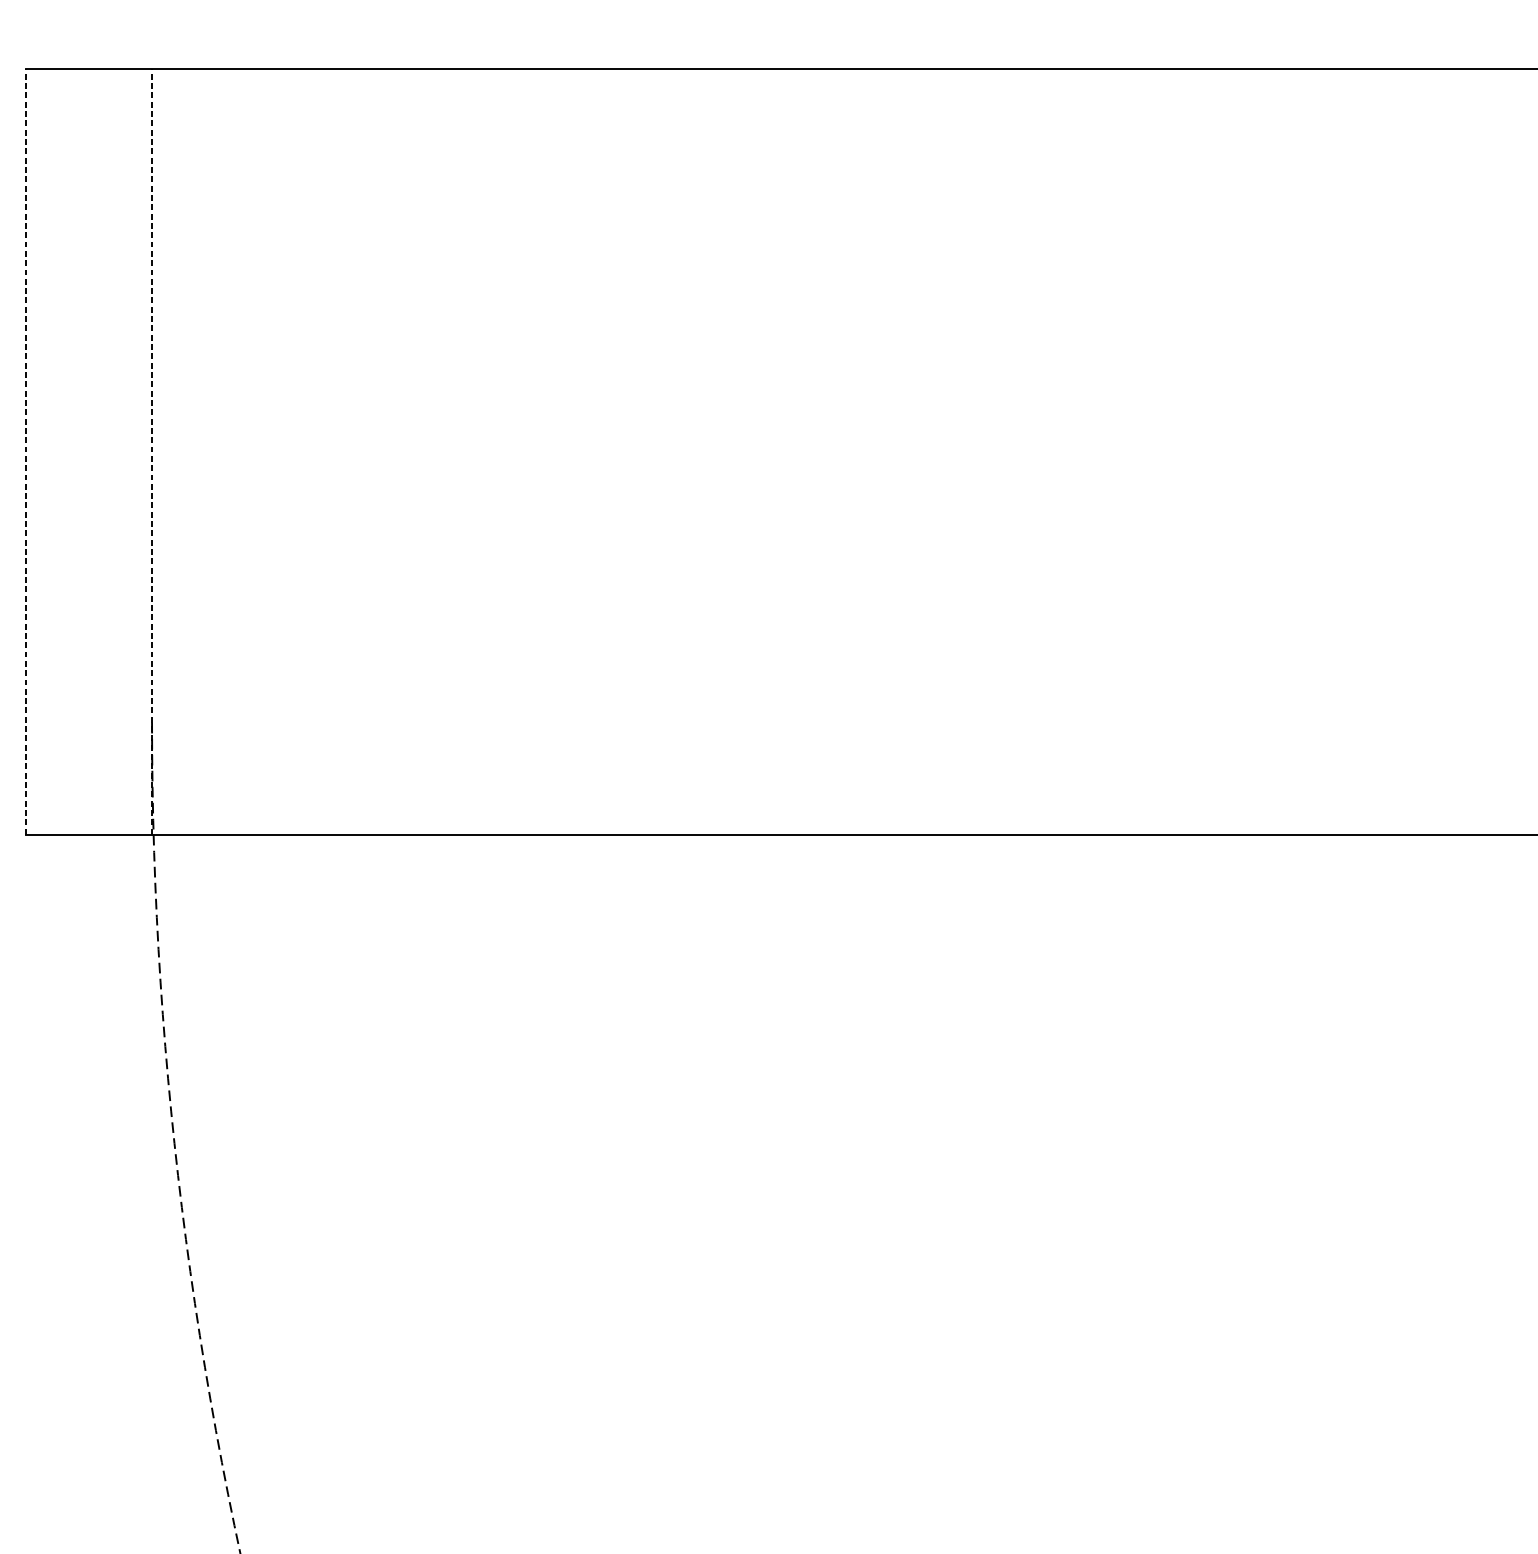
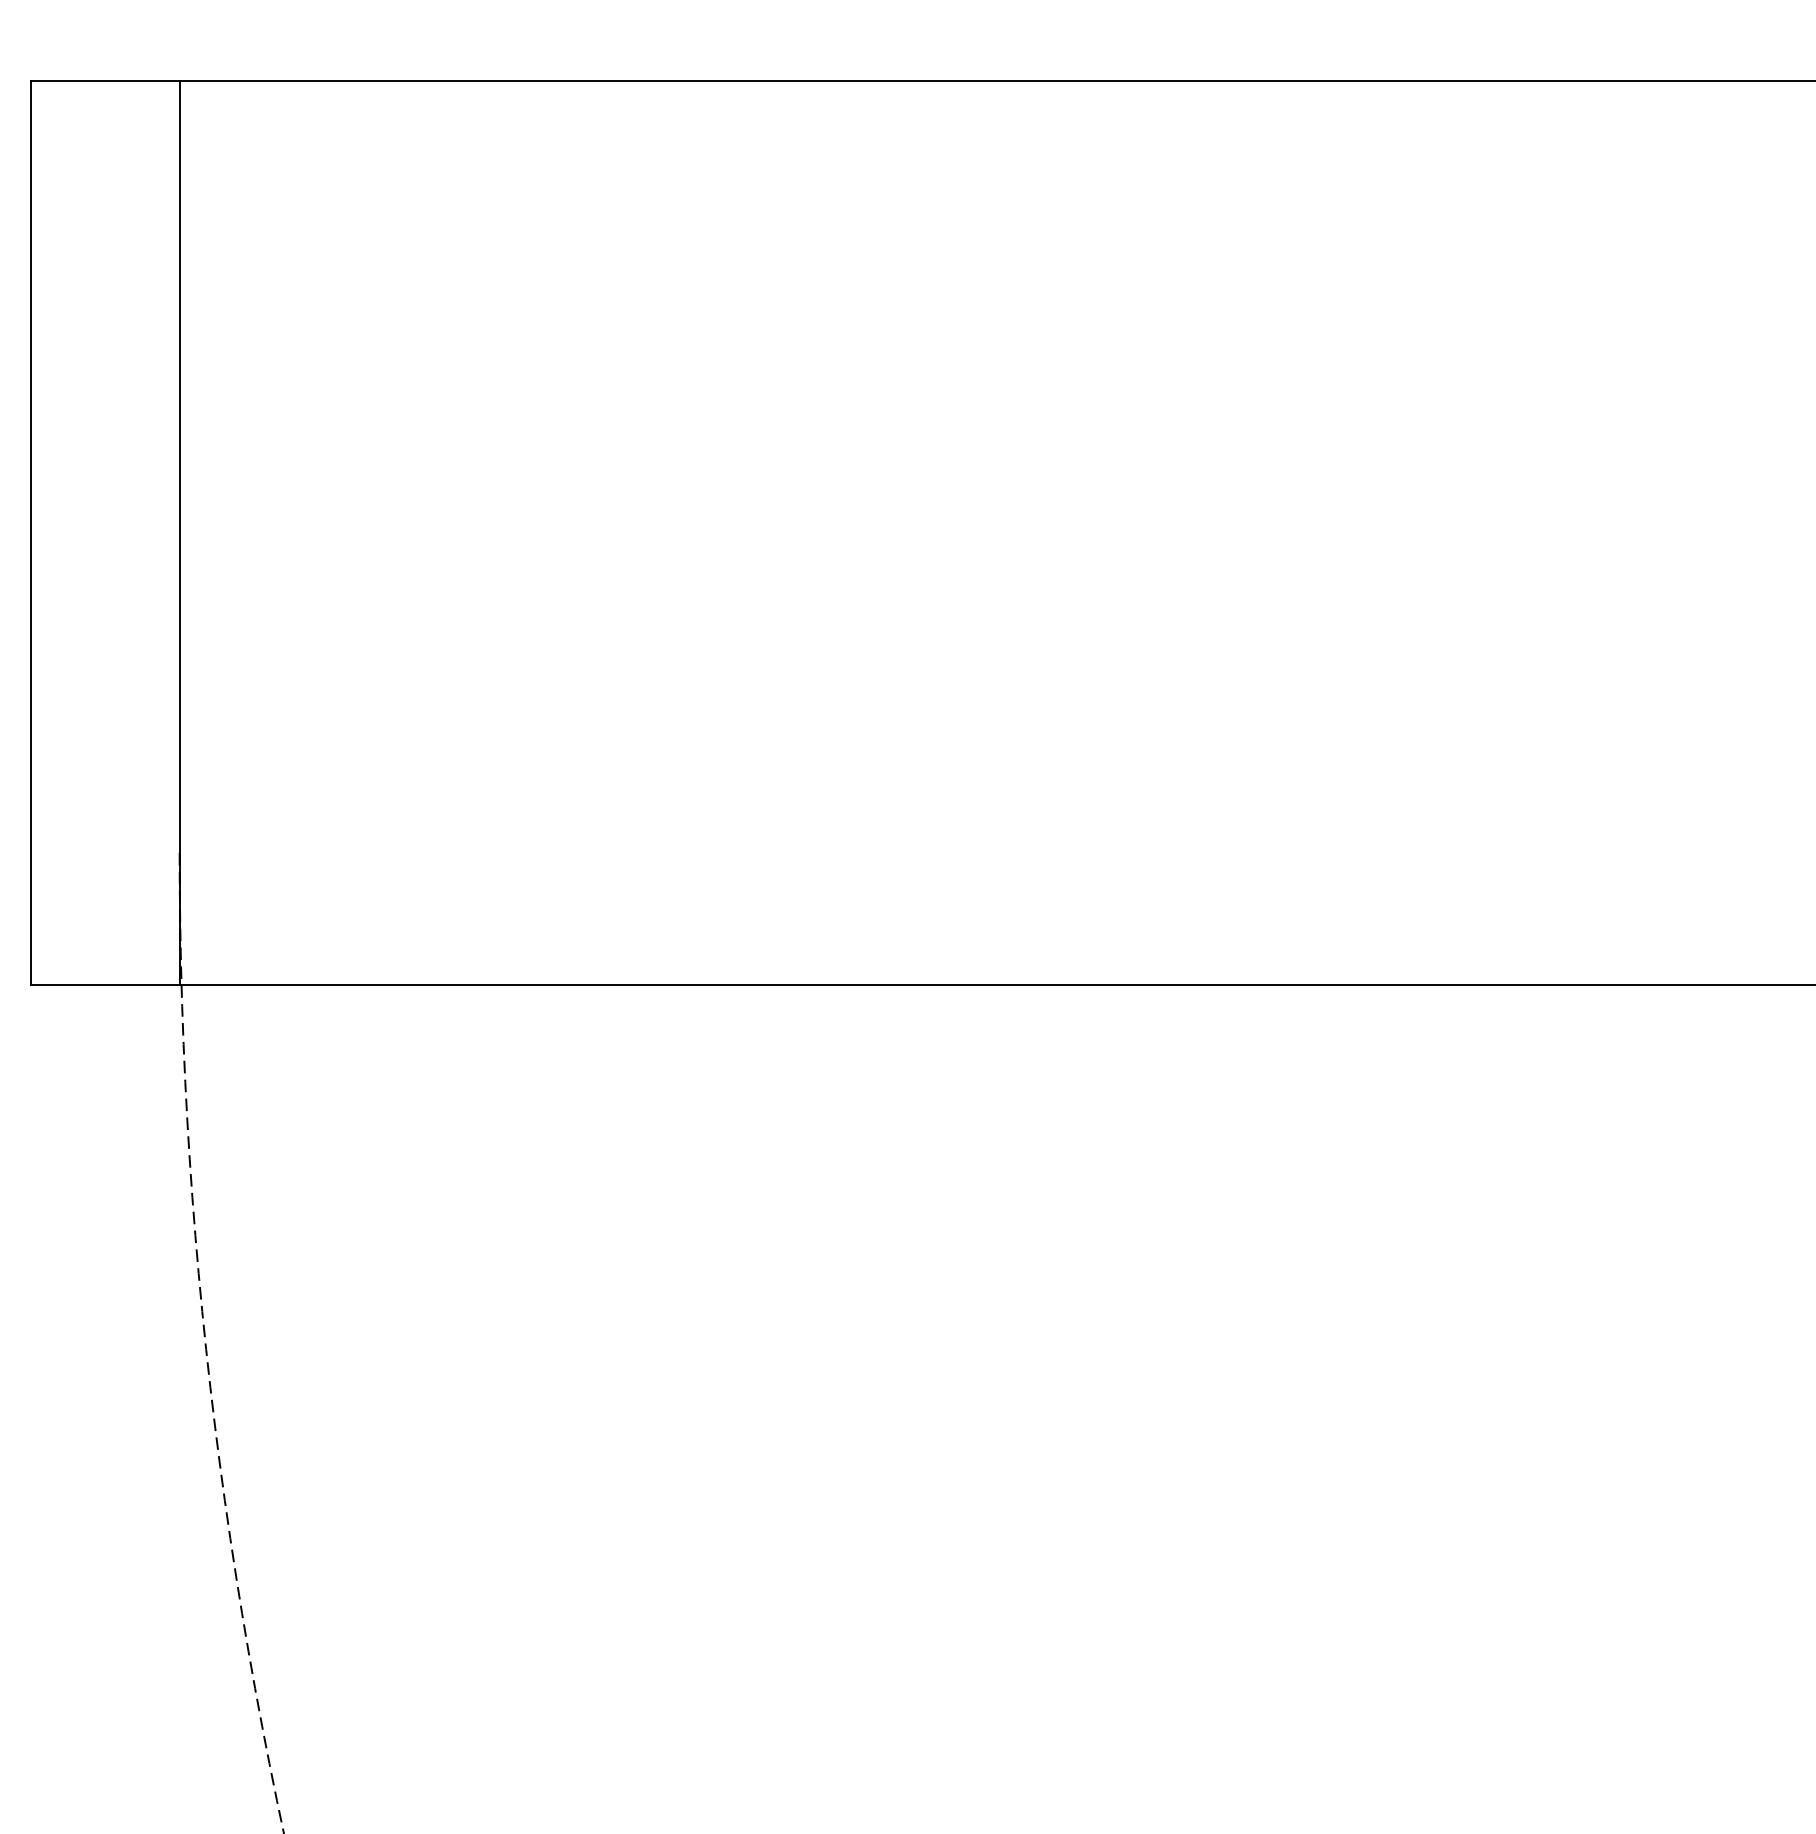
line: (25, 452) -> (30, 533), dashed -> solid
line: (151, 452) -> (179, 533), dashed -> solid

